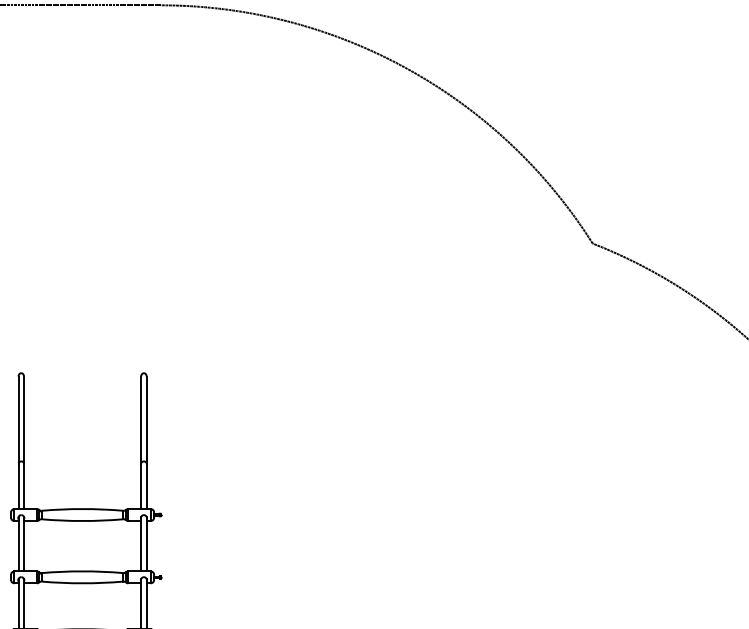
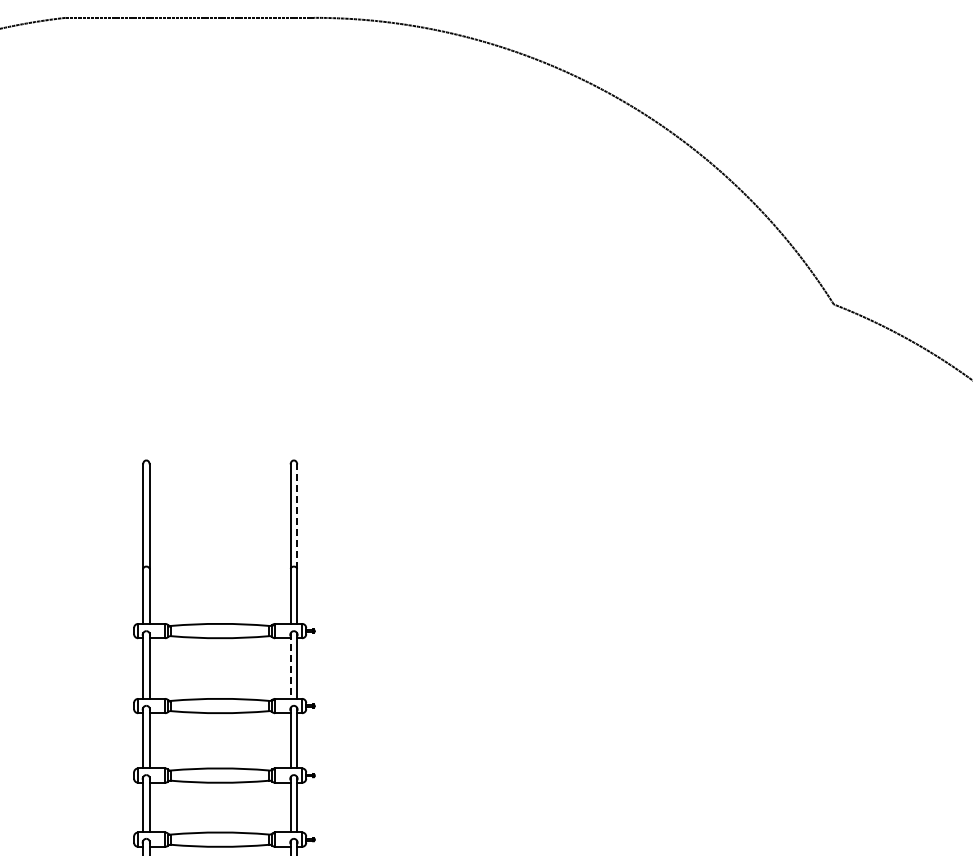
line: (146, 419) -> (297, 516), solid -> dashed
line: (141, 544) -> (290, 666), solid -> dashed

